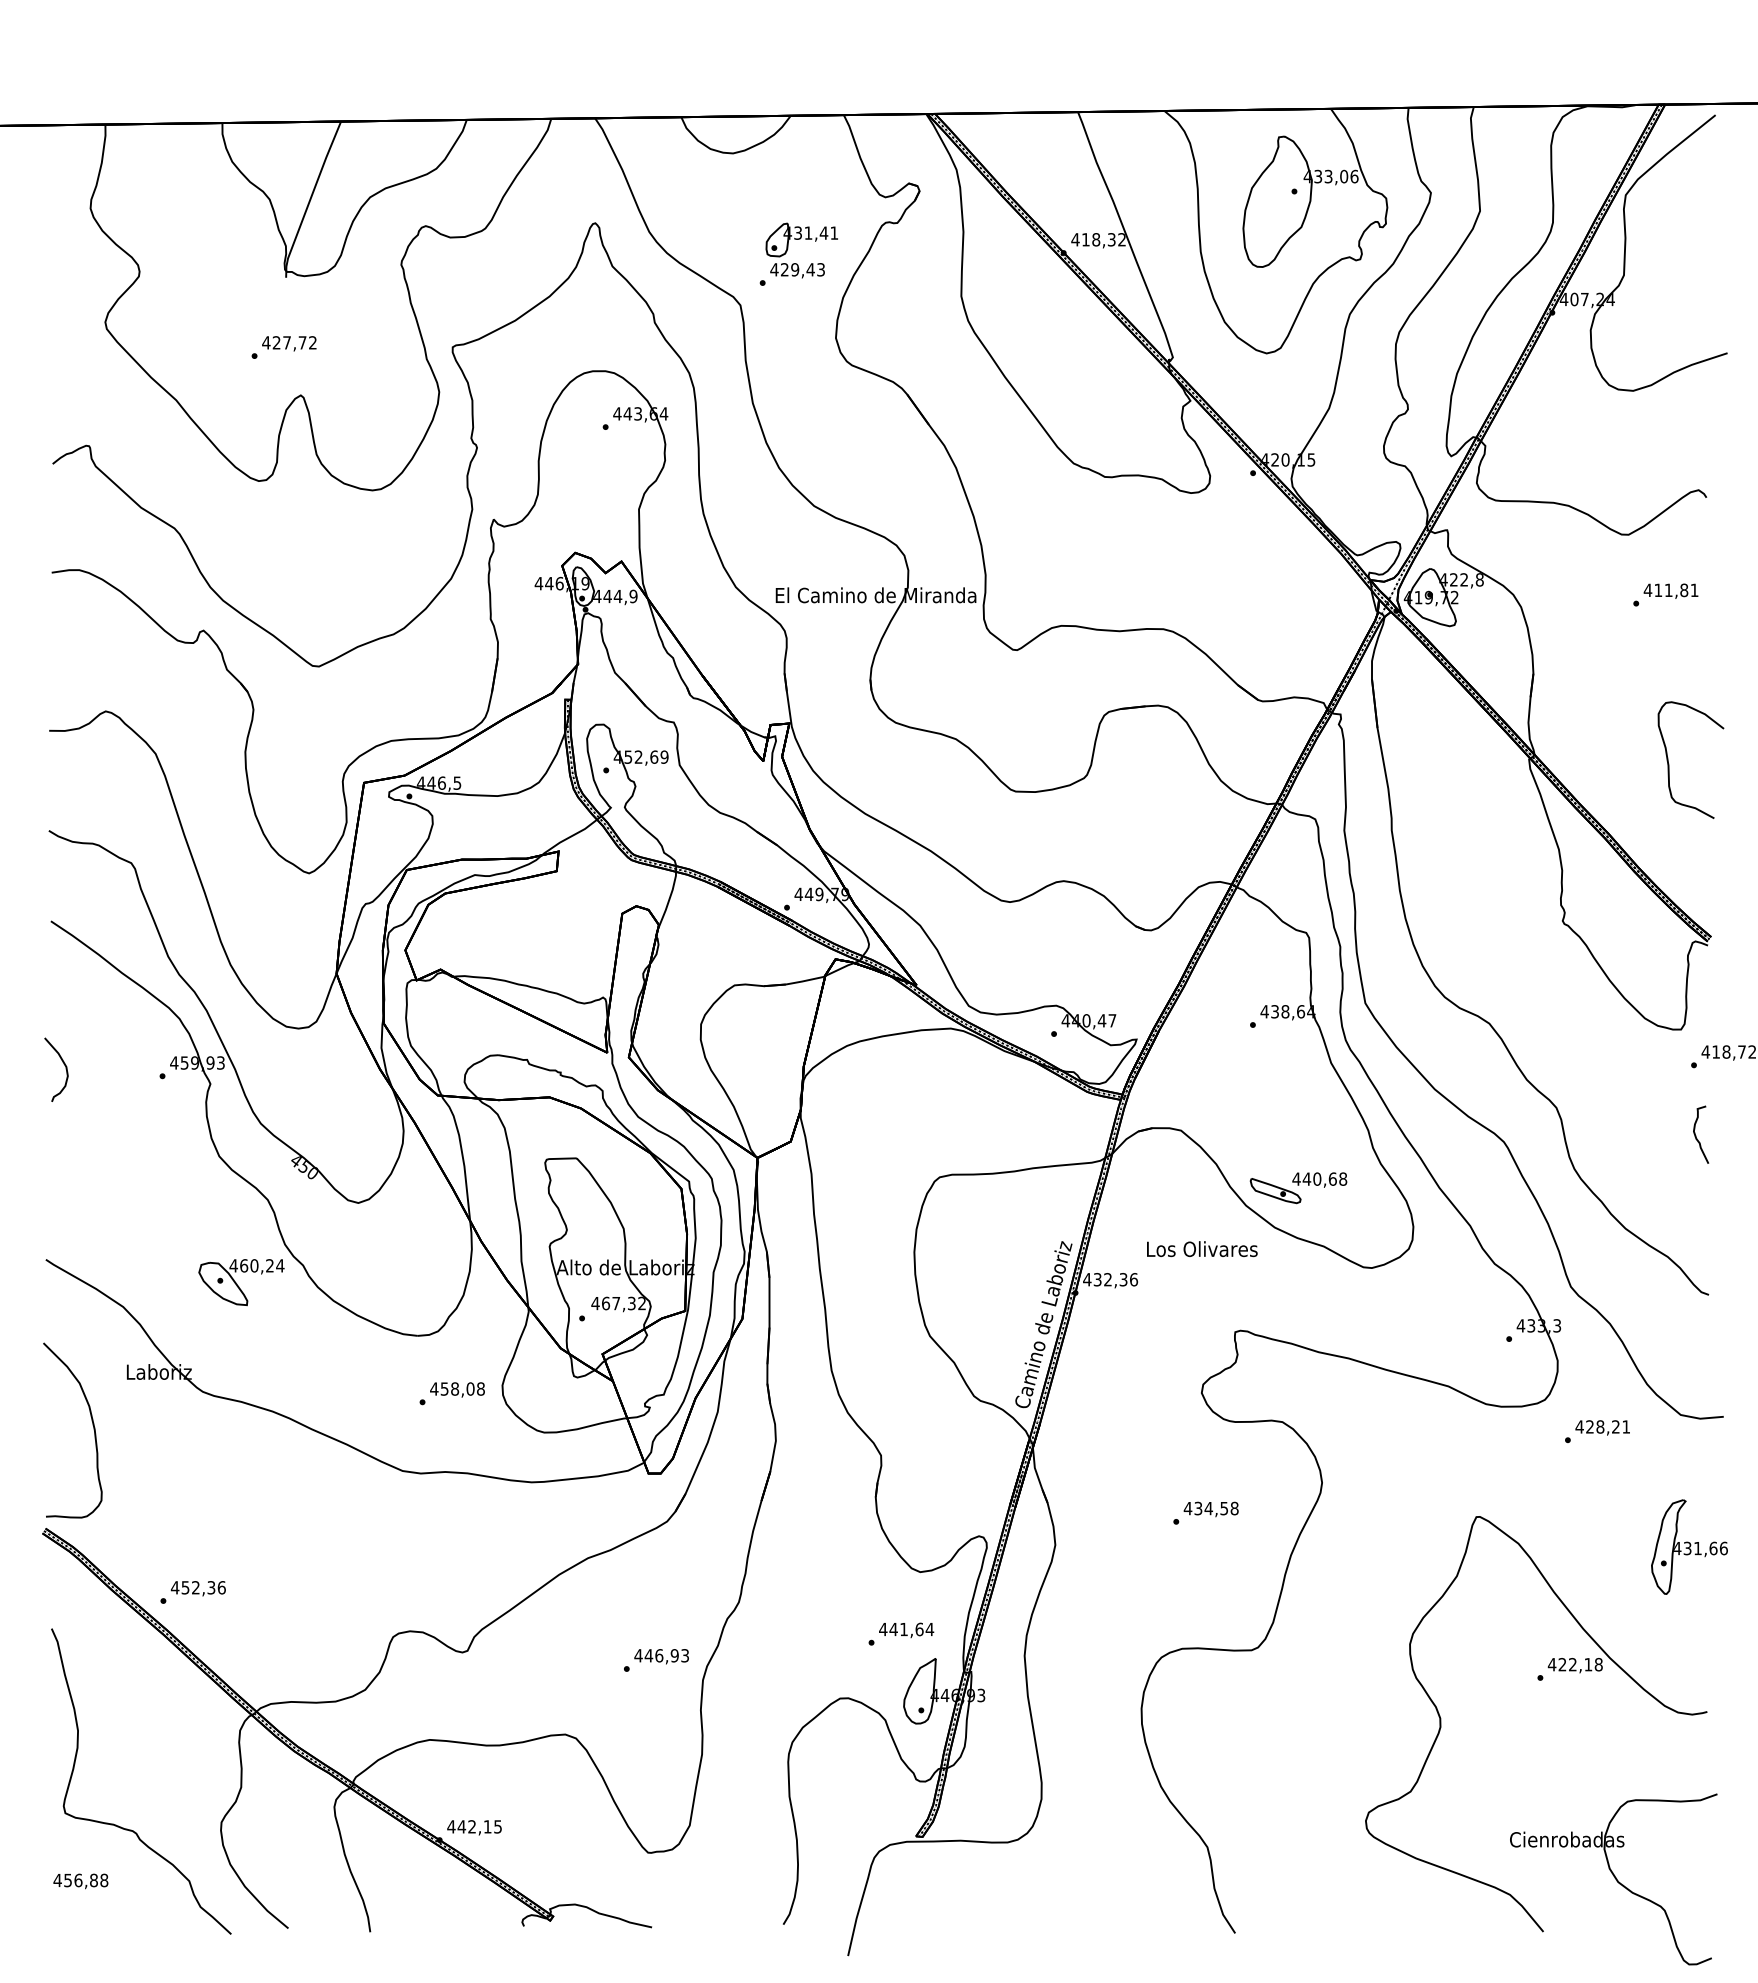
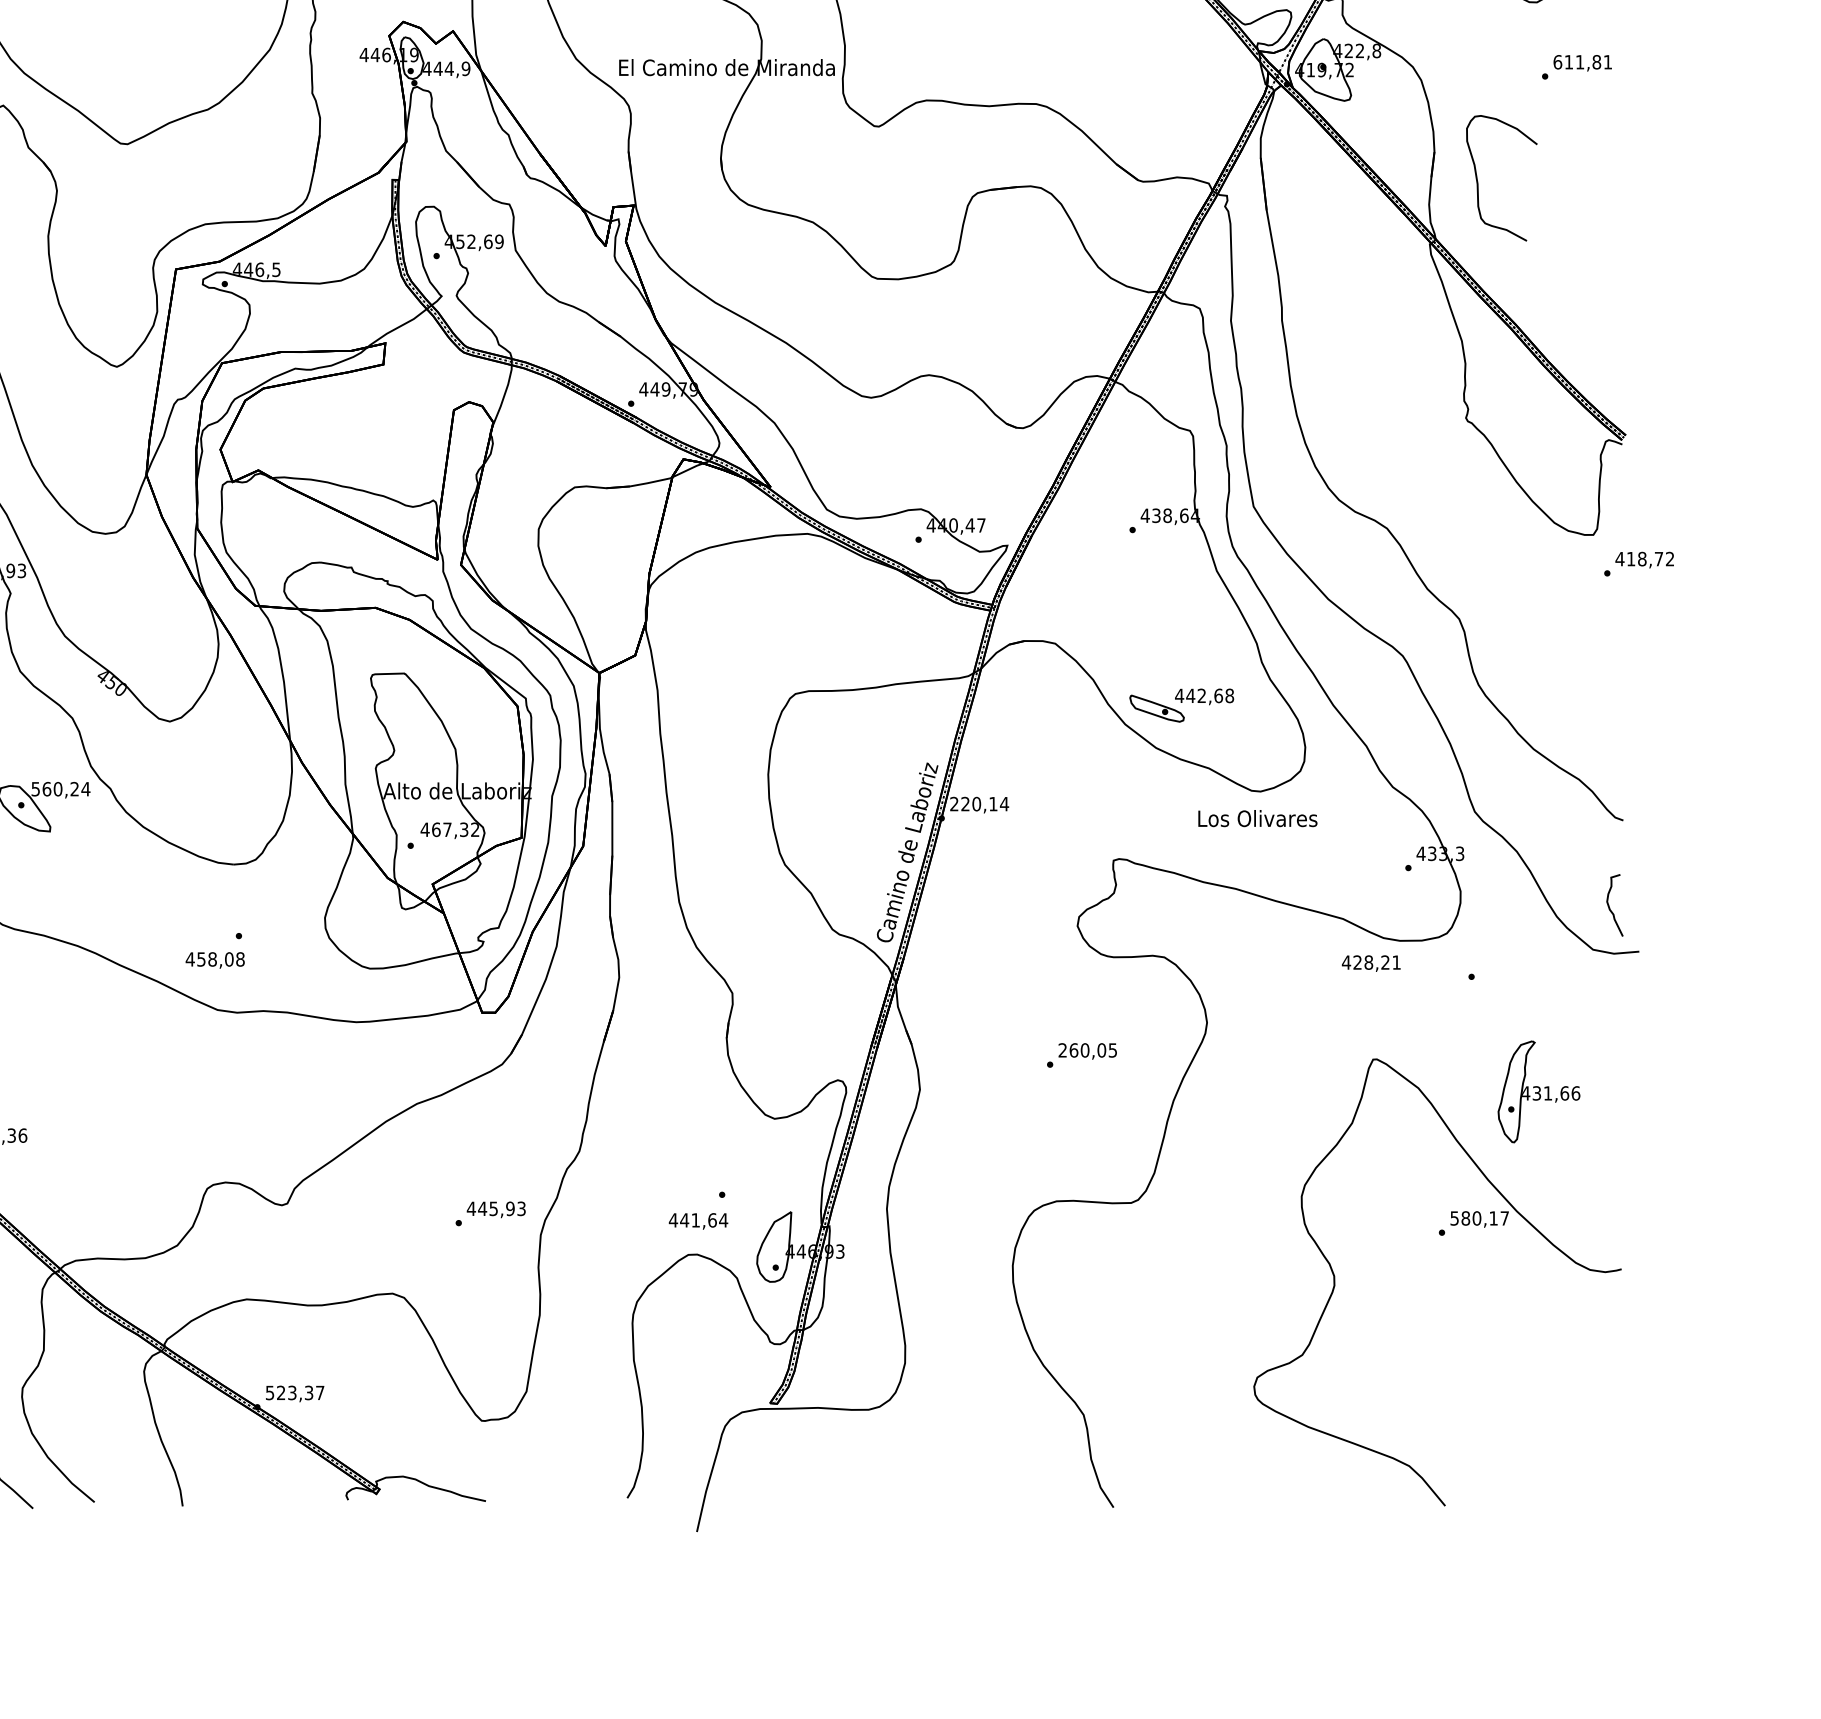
text: (1647, 590) -> (1557, 62), 411,81 -> 611,81
curve: (1669, 763) -> (1478, 181), moved
curve: (1696, 1135) -> (1609, 906), moved
text: (1317, 1178) -> (1202, 695), 440,68 -> 442,68
text: (1202, 1249) -> (1258, 818), moved
text: (233, 1265) -> (35, 788), 460,24 -> 560,24
text: (1110, 1279) -> (979, 803), 432,36 -> 220,14
text: (457, 1389) -> (215, 959), moved
text: (1602, 1427) -> (1371, 963), moved
text: (1210, 1508) -> (1086, 1050), 434,58 -> 260,05
part: (1689, 1546) -> (1538, 1091), moved
text: (906, 1630) -> (698, 1221), moved
text: (659, 1655) -> (493, 1208), 446,93 -> 445,93
text: (1574, 1664) -> (1478, 1218), 422,18 -> 580,17
text: (474, 1826) -> (294, 1392), 442,15 -> 523,37
part: (1613, 1879) -> (1520, 1449), removed

